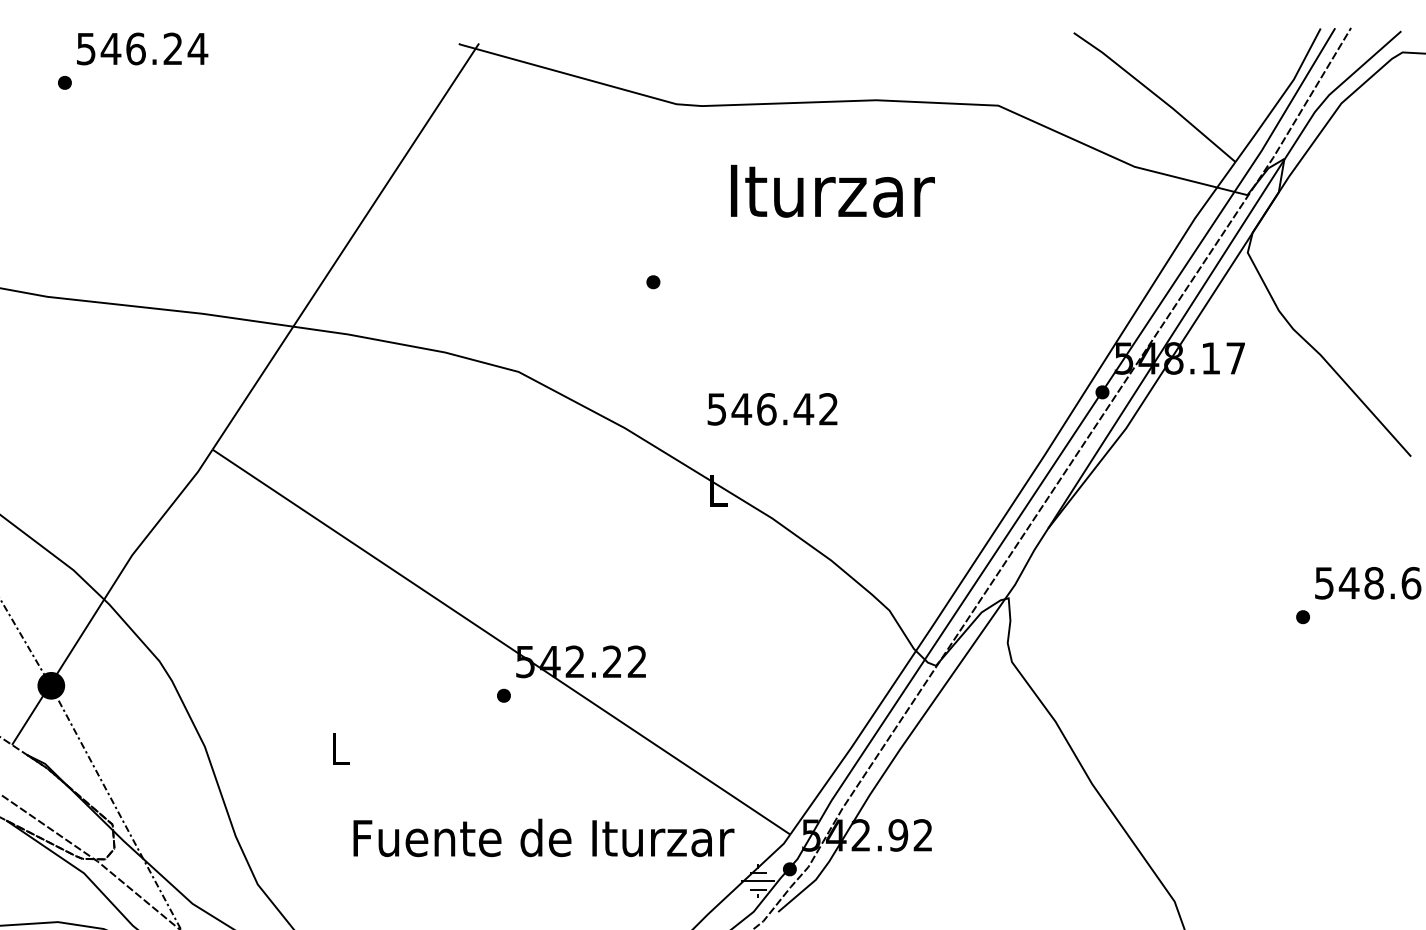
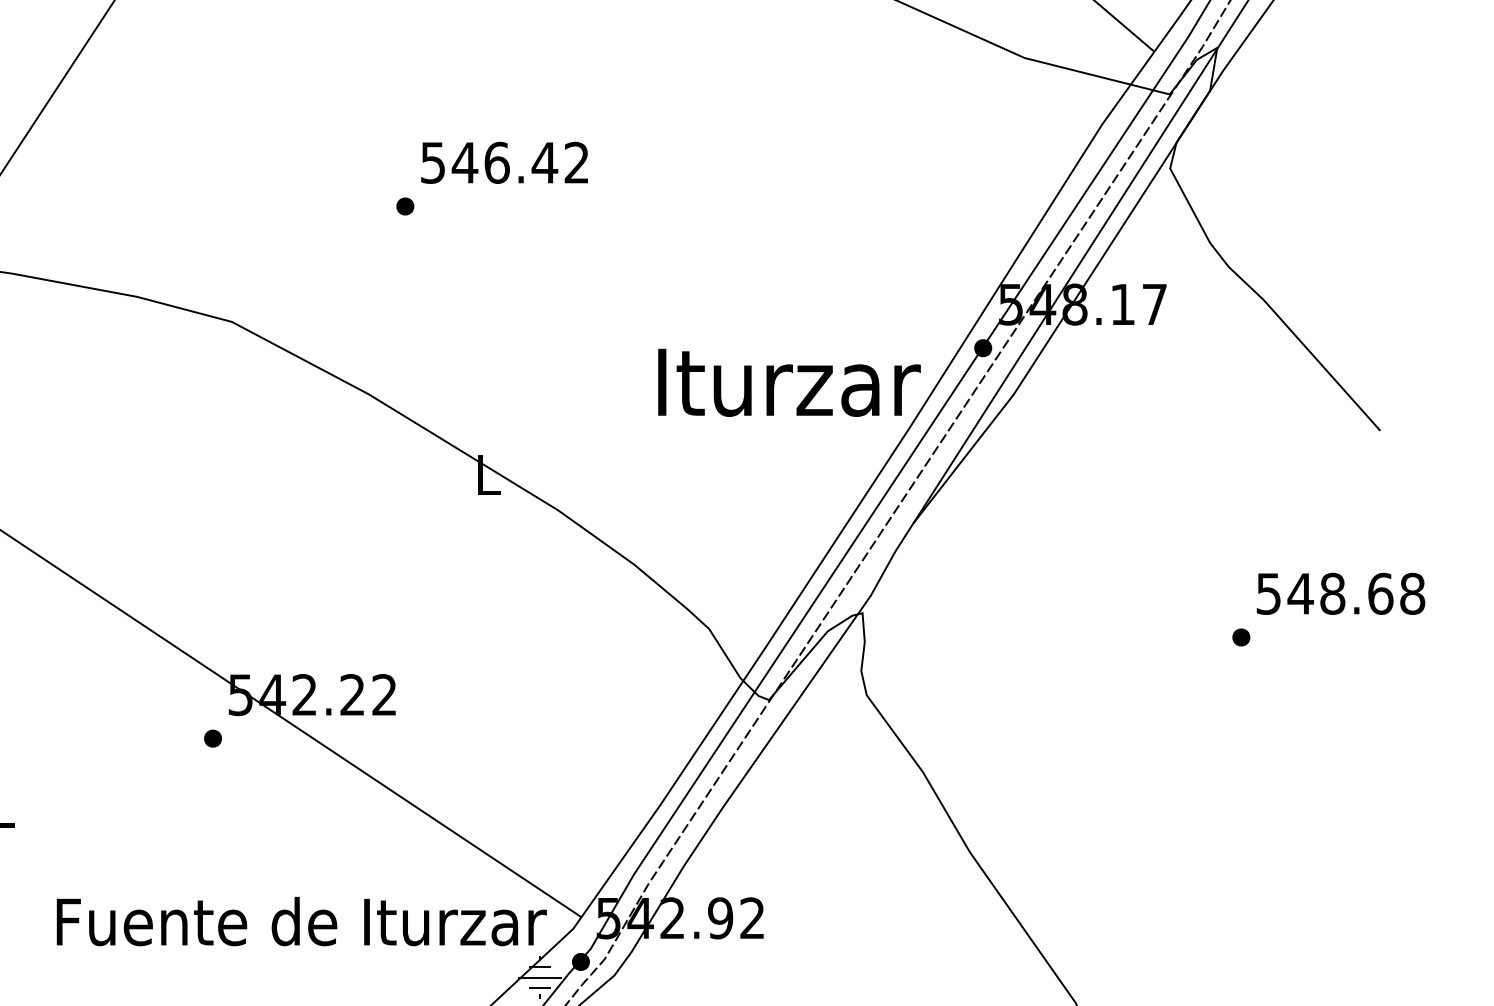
text: (832, 190) -> (788, 381), moved
text: (772, 409) -> (504, 163), moved
text: (543, 837) -> (301, 921), moved

